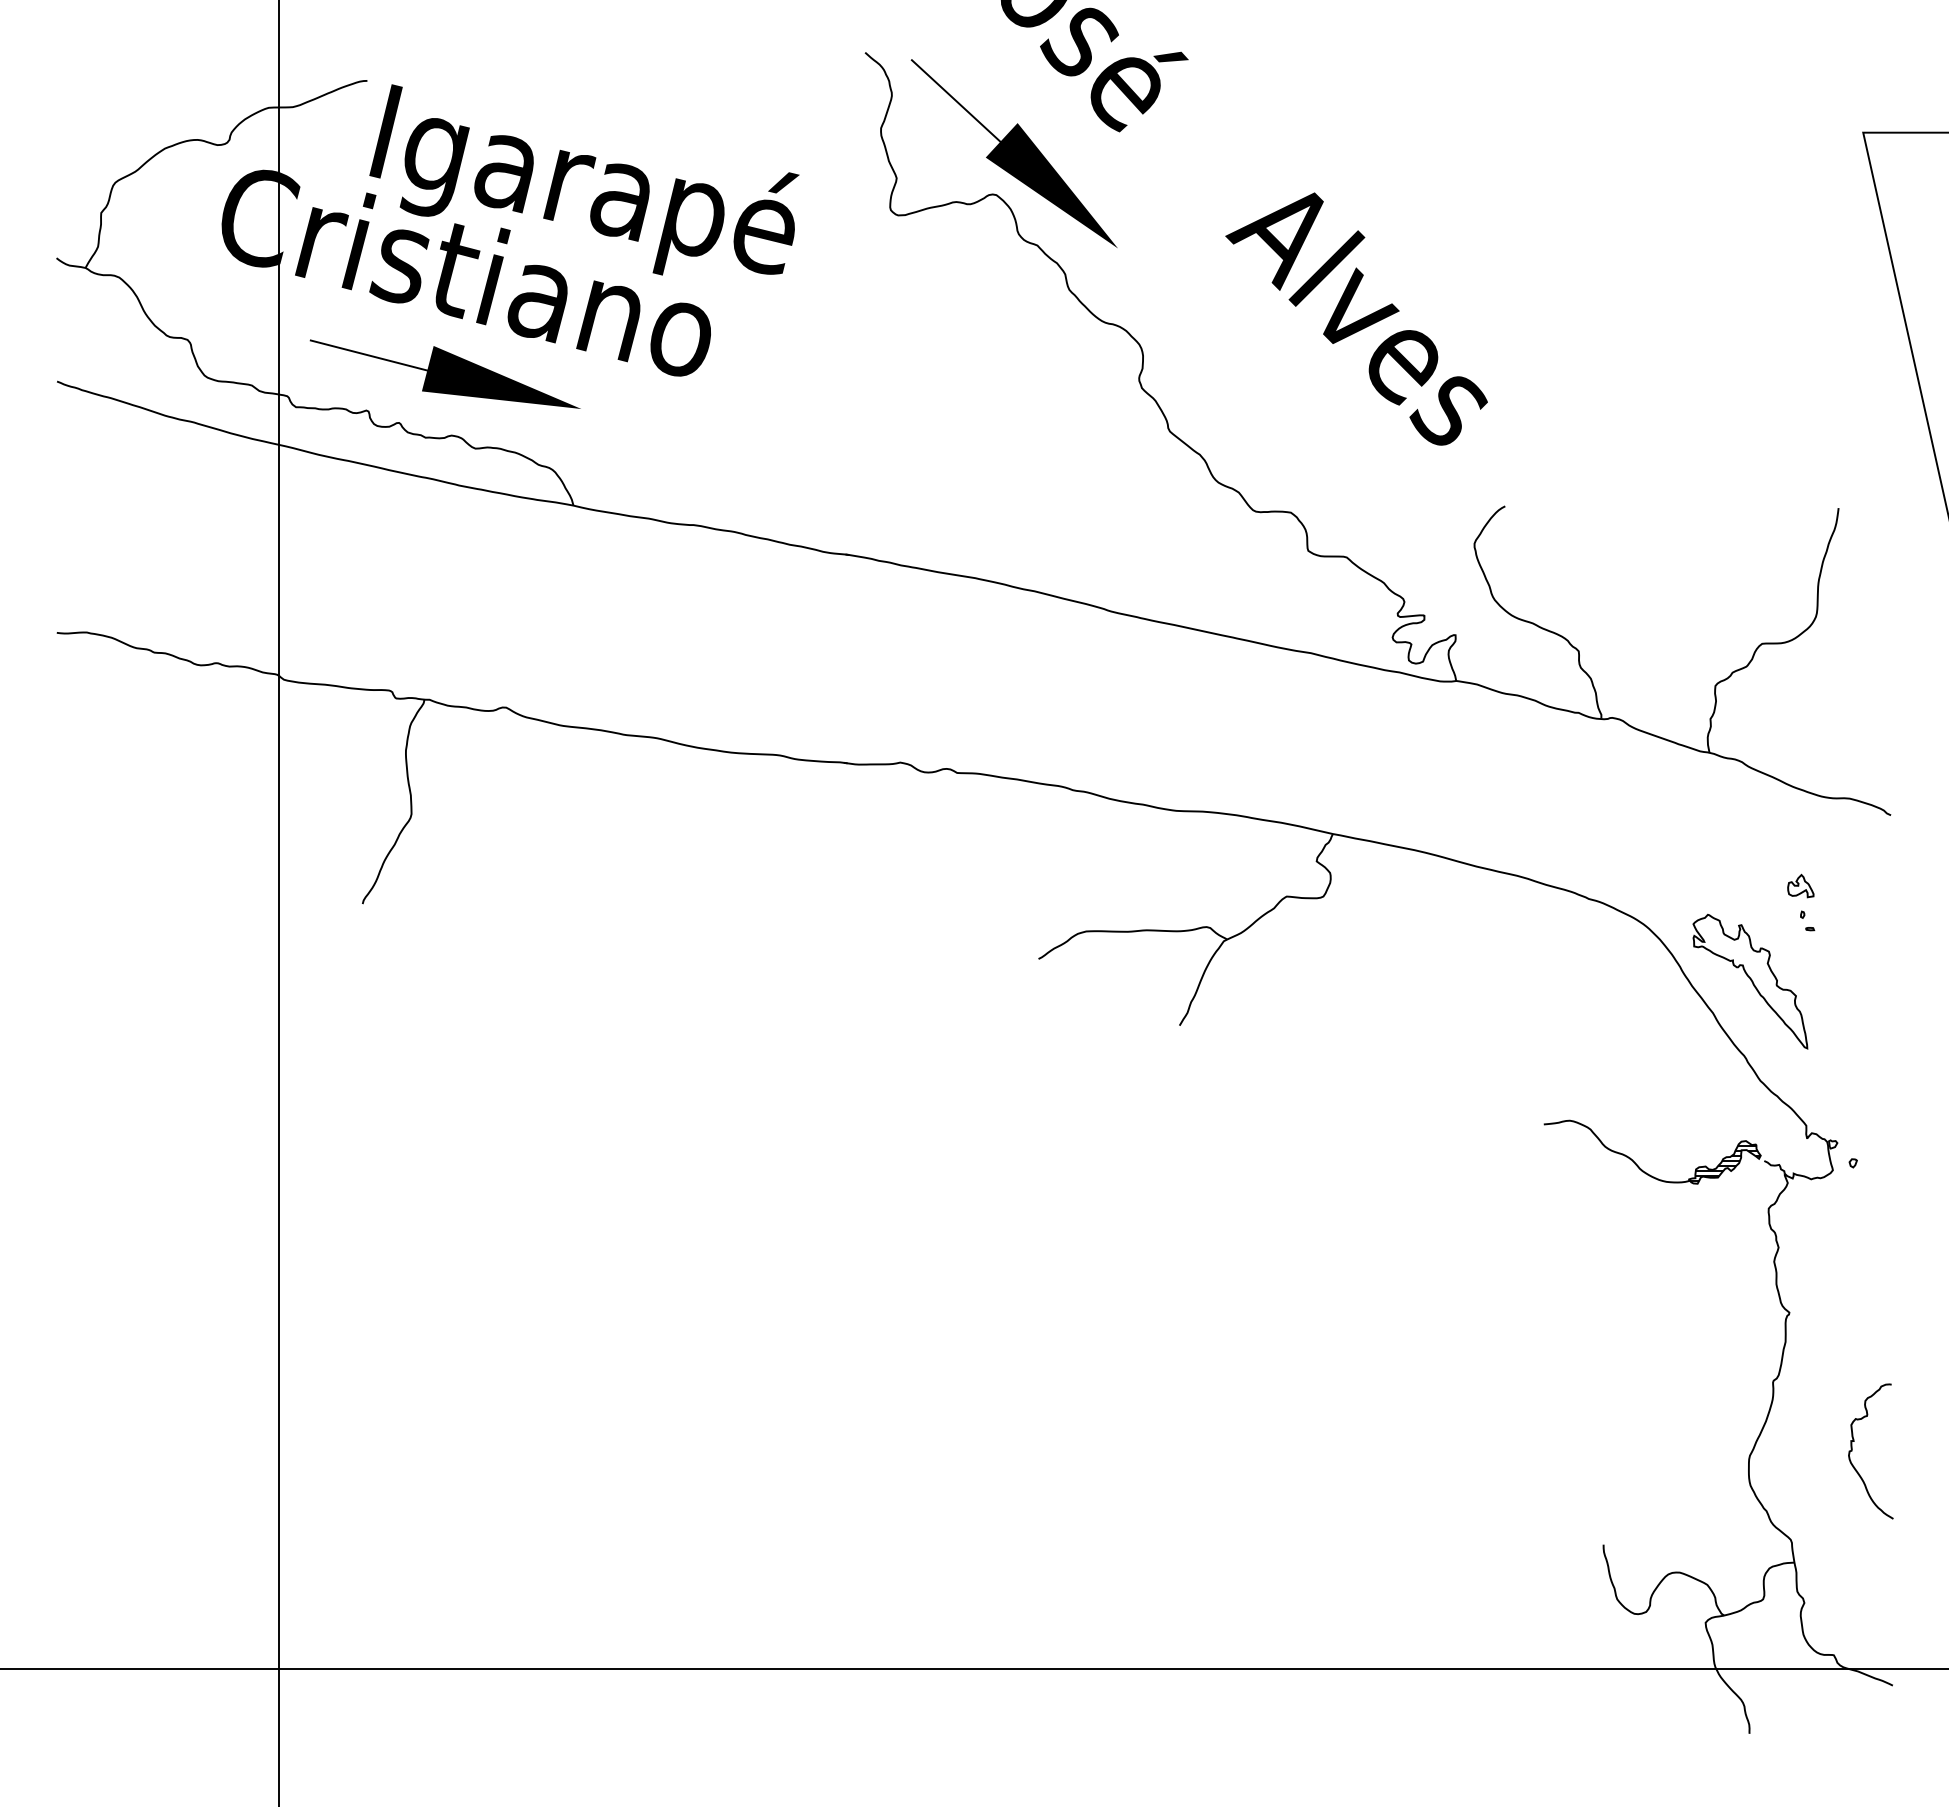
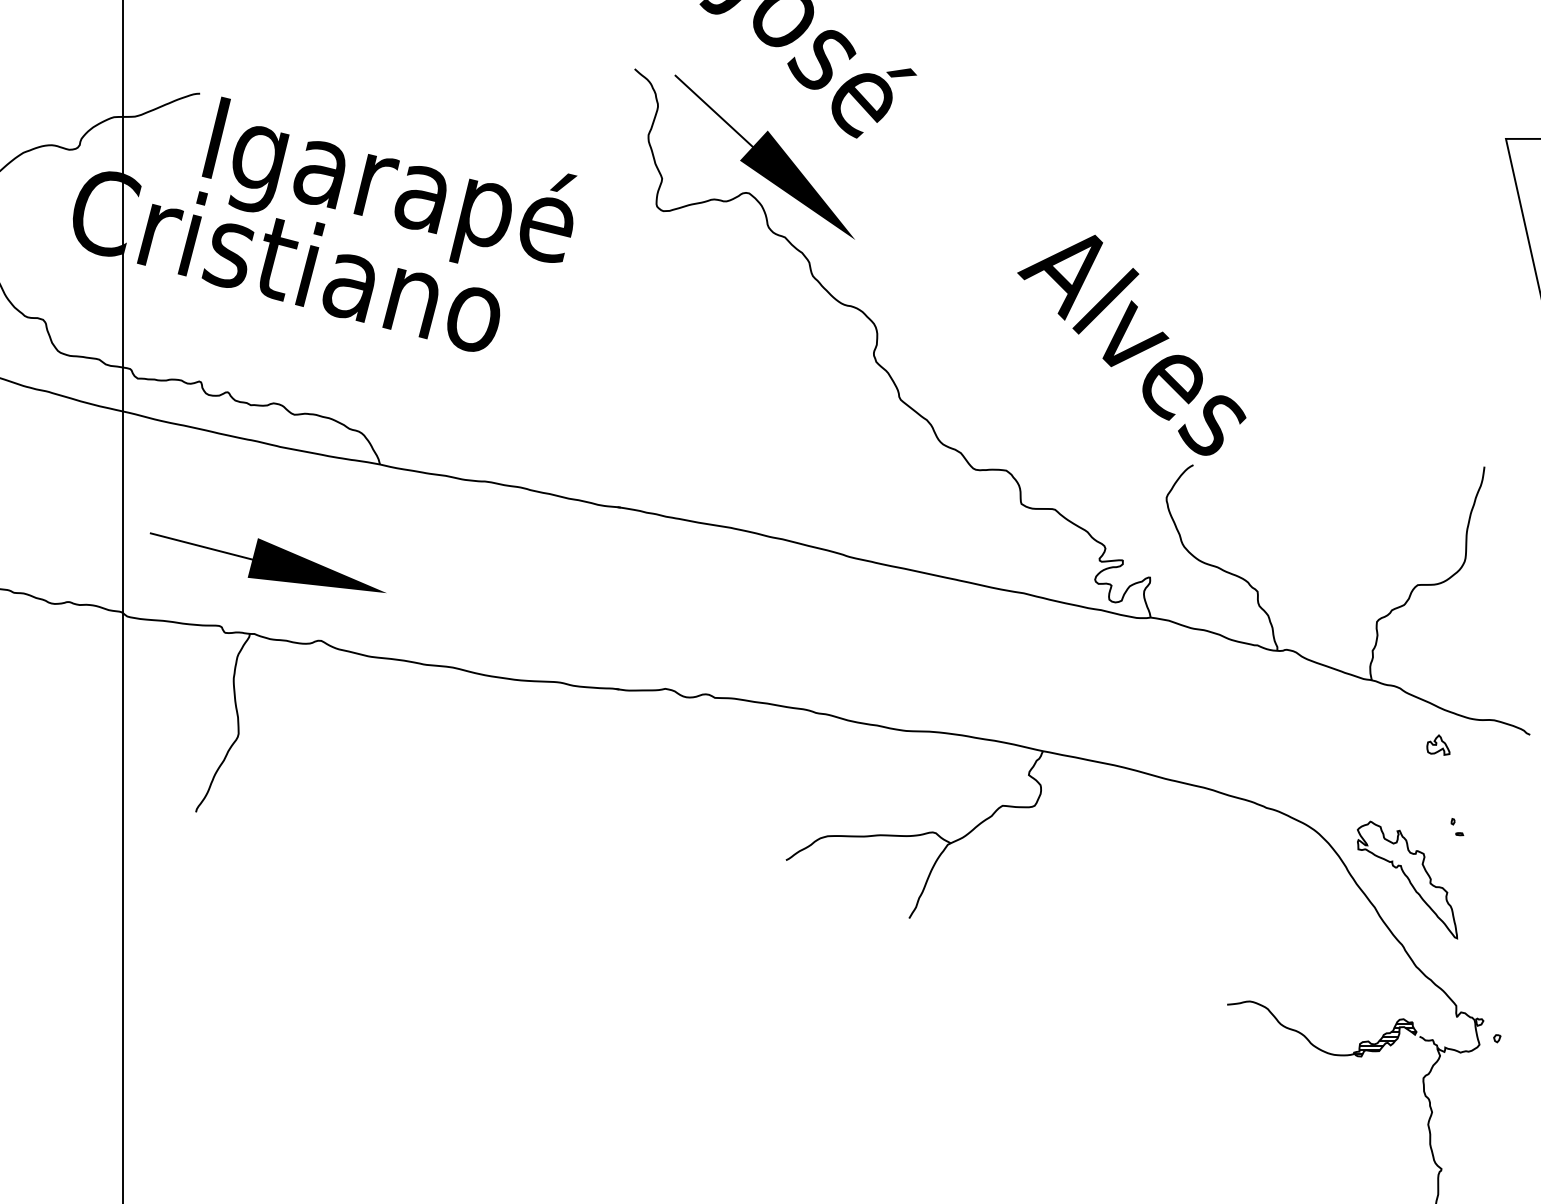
text: (1356, 318) -> (1131, 344), moved
part: (444, 373) -> (267, 562), moved
part: (1800, 885) -> (1438, 744), moved

